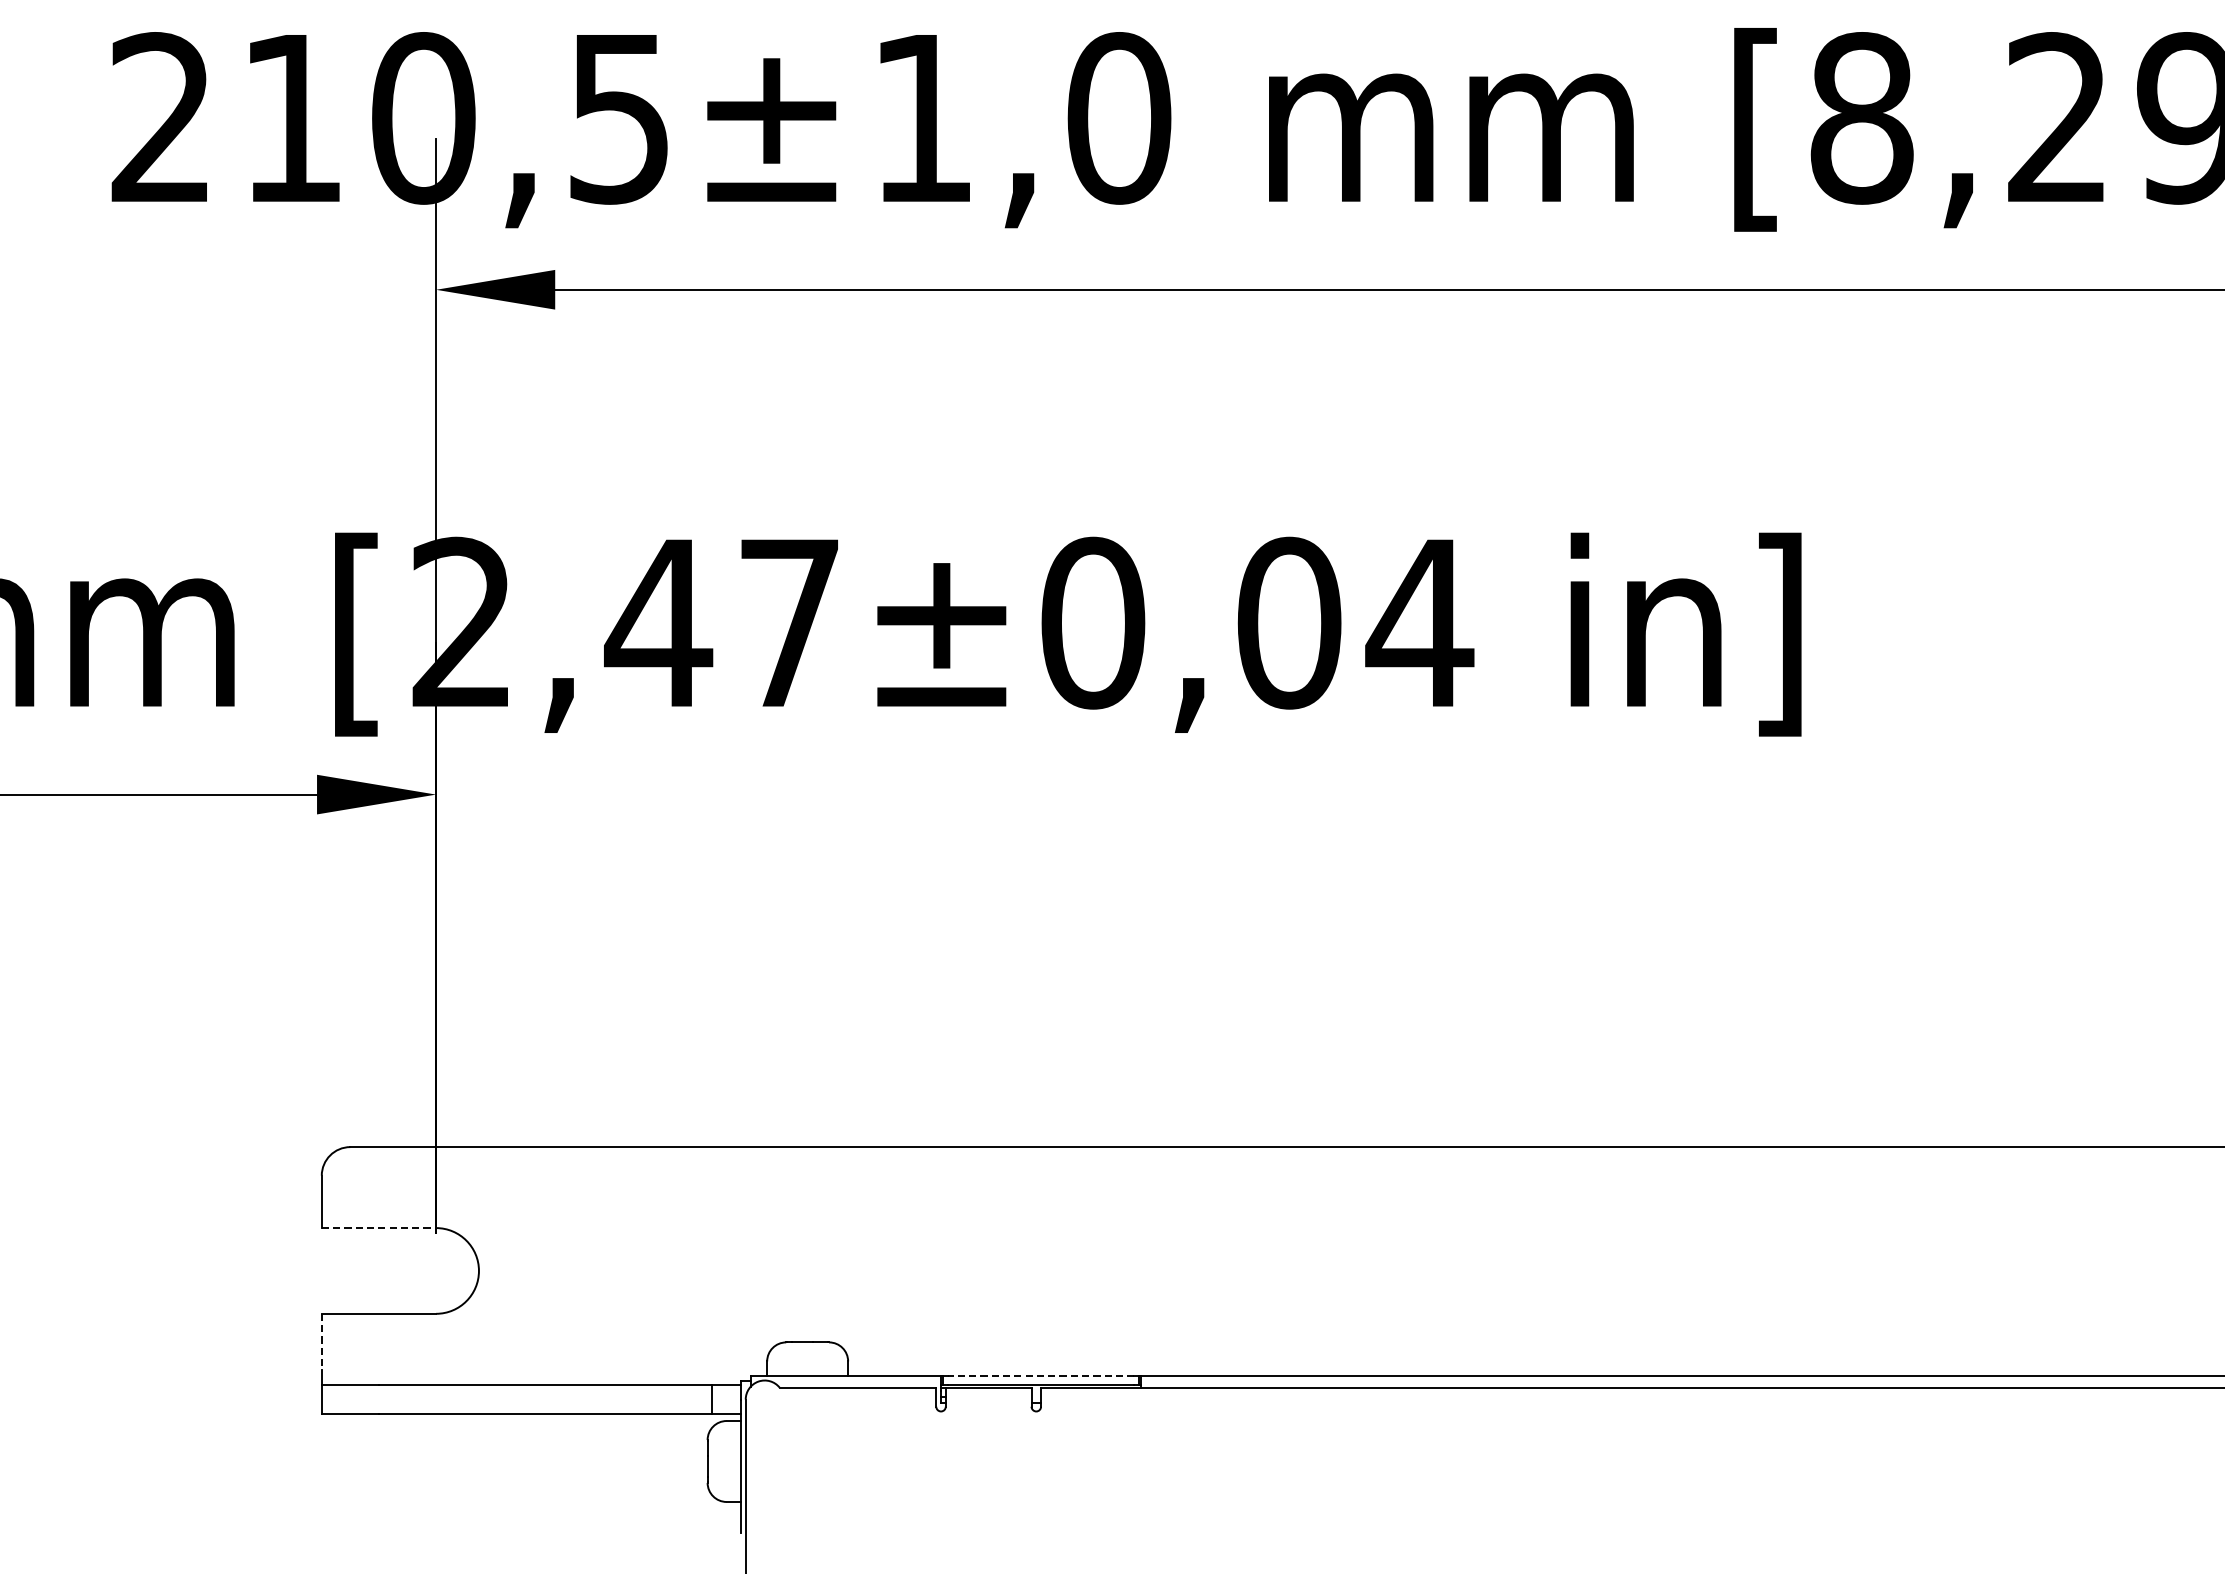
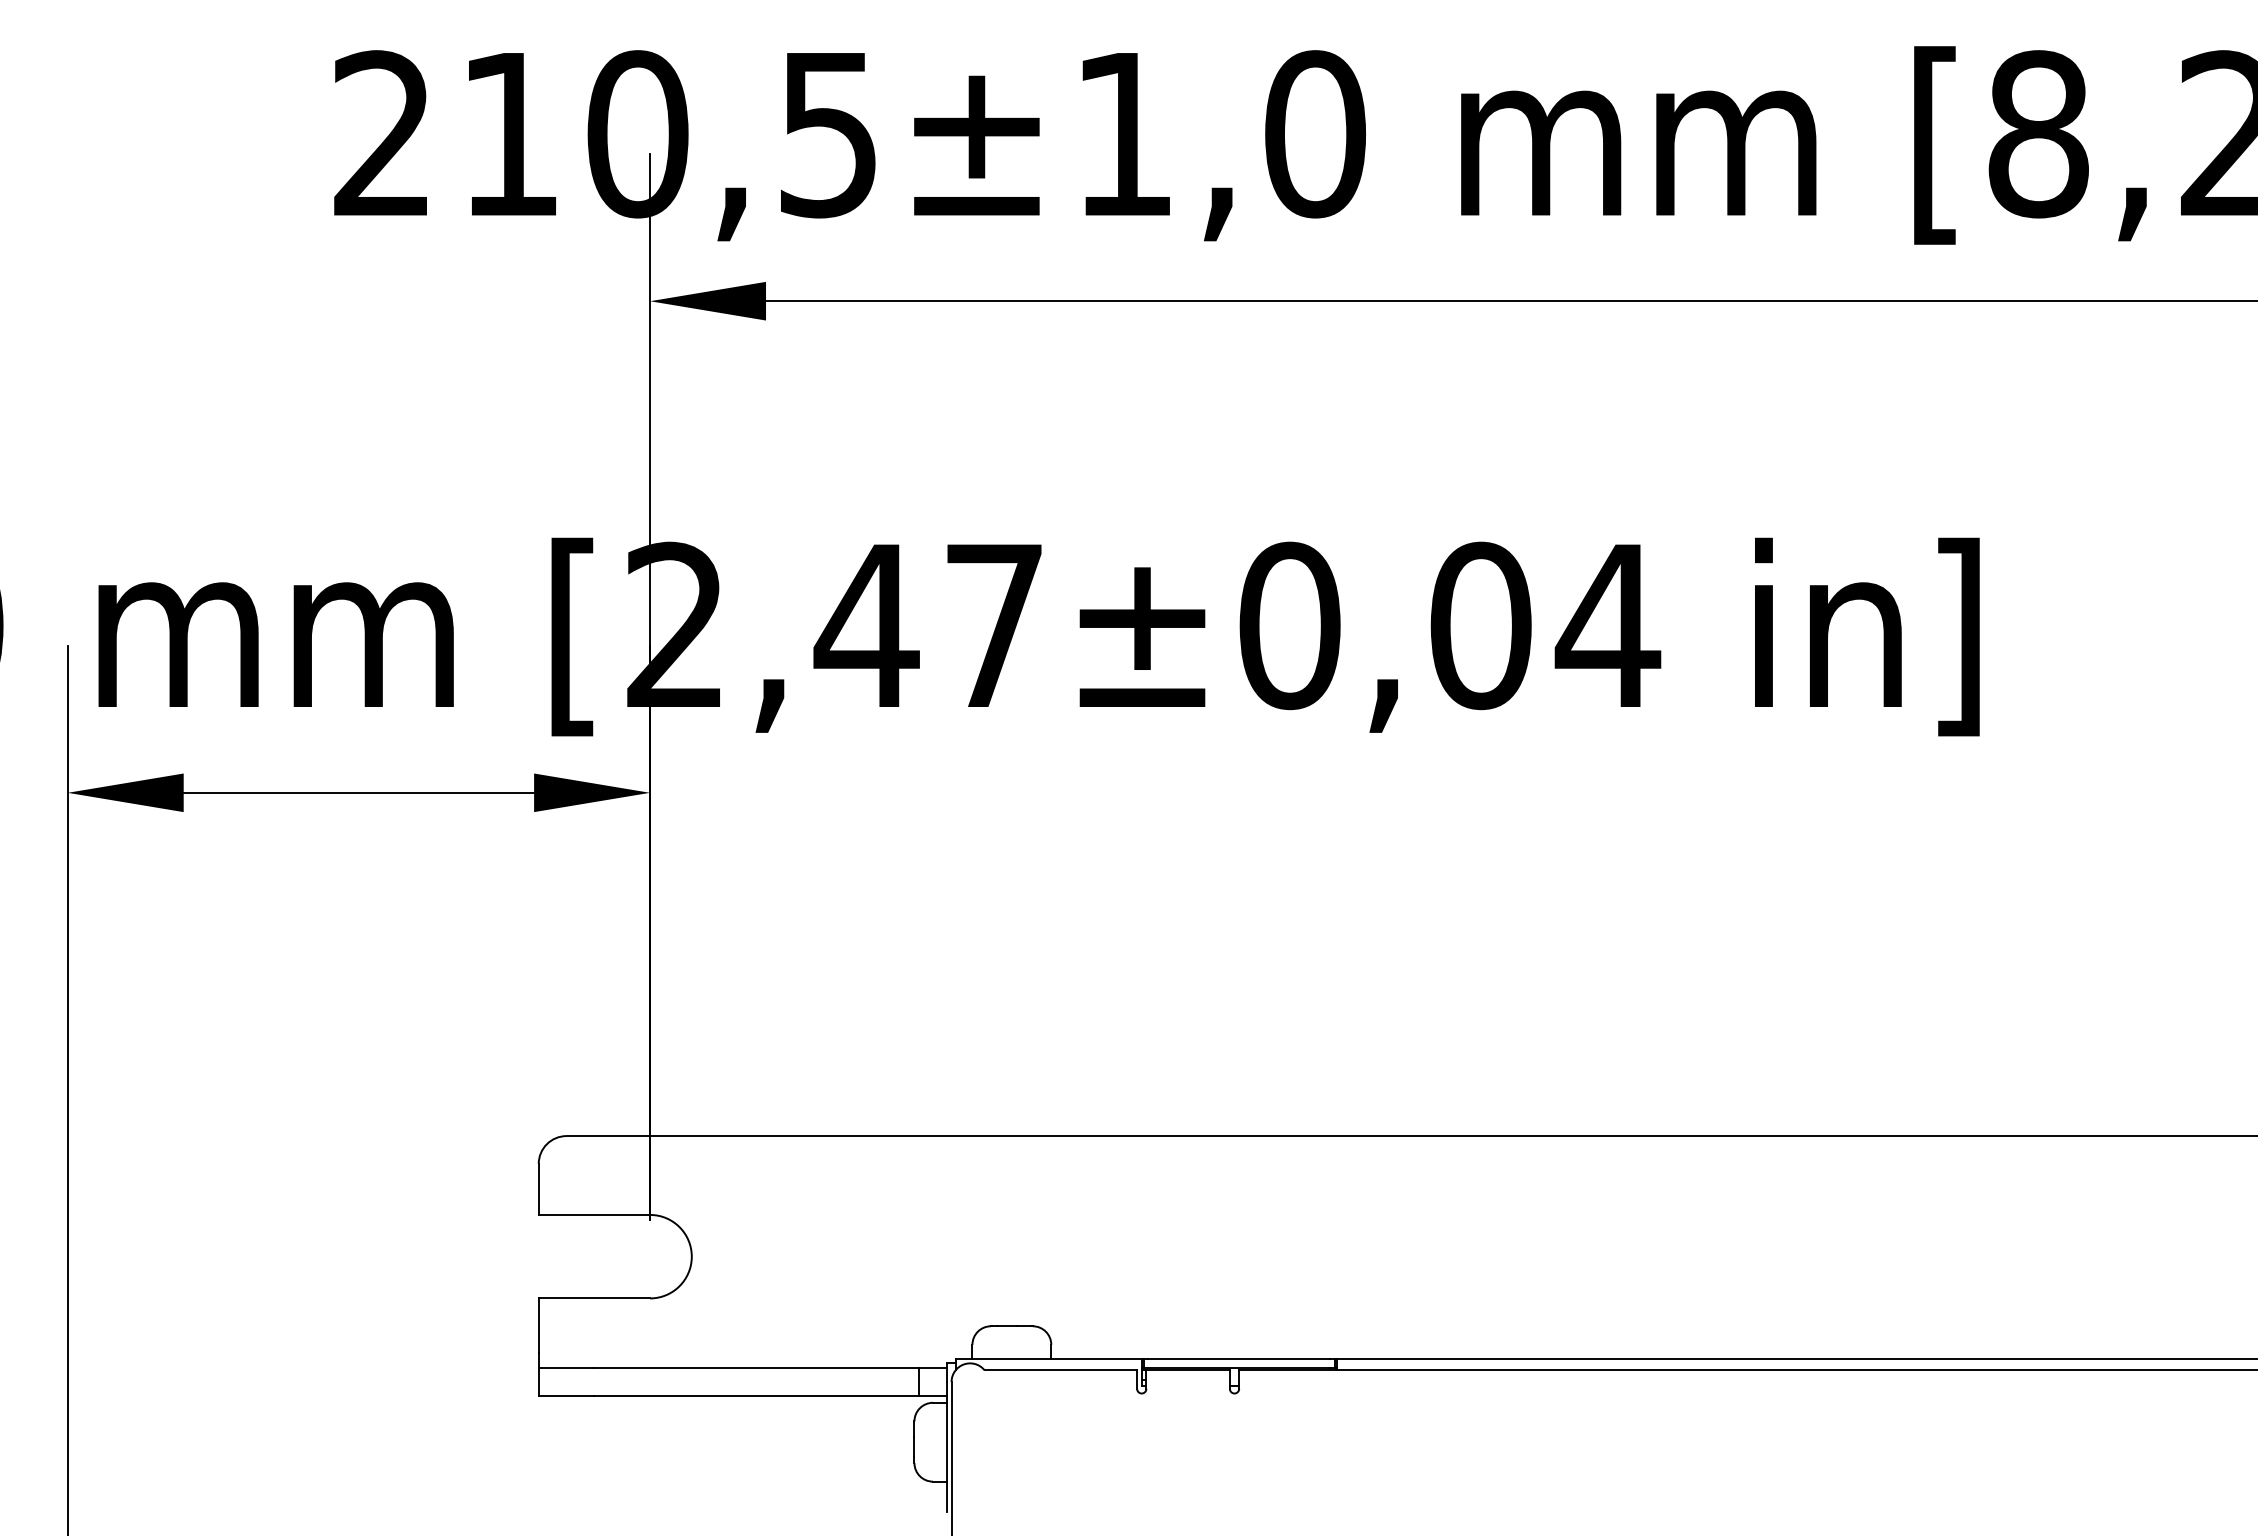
line: (379, 1227) -> (594, 1214), dashed -> solid
line: (321, 1342) -> (538, 1326), dashed -> solid
line: (1041, 1375) -> (1239, 1358), dashed -> solid

